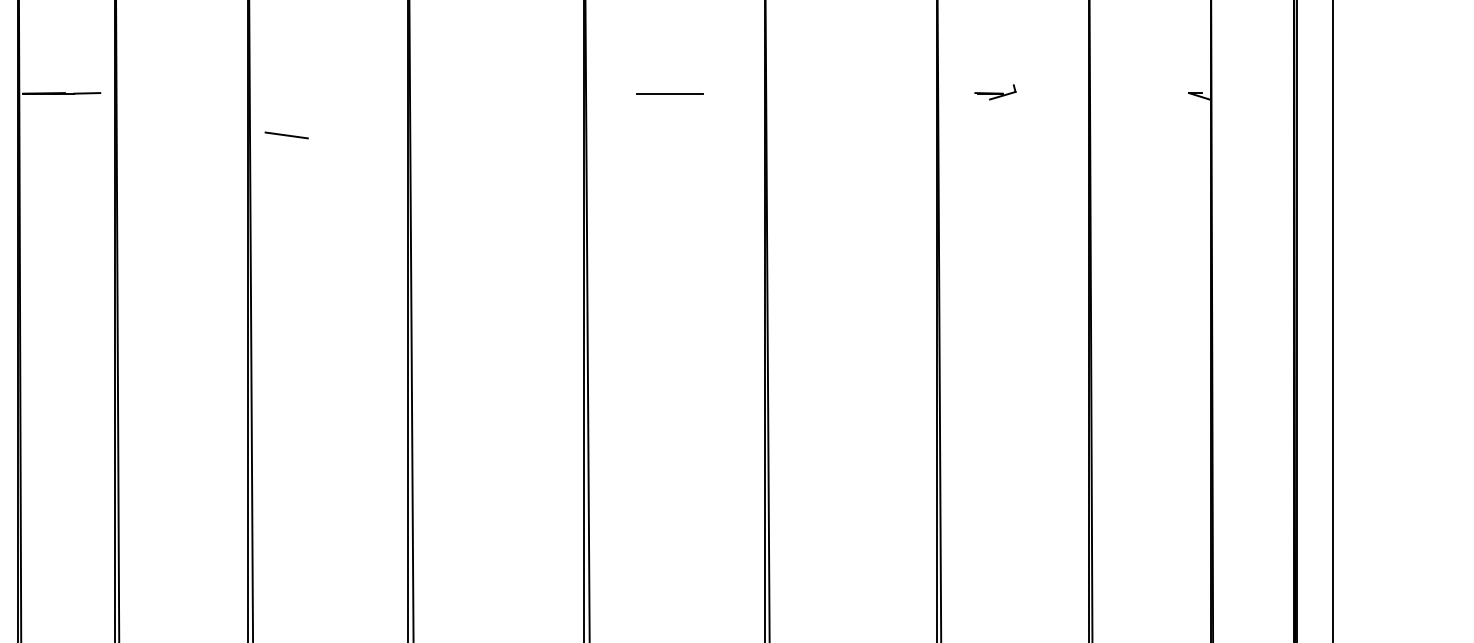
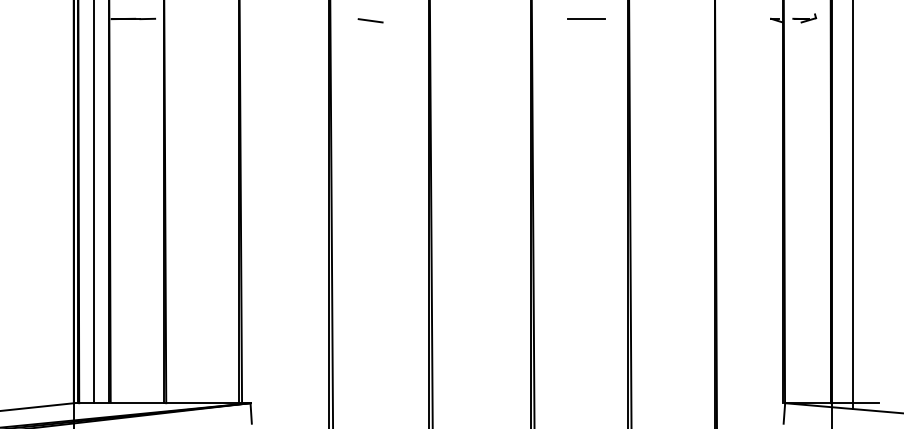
line: (669, 92) -> (586, 18), moved
part: (995, 92) -> (804, 18), moved
line: (286, 134) -> (370, 20), moved

